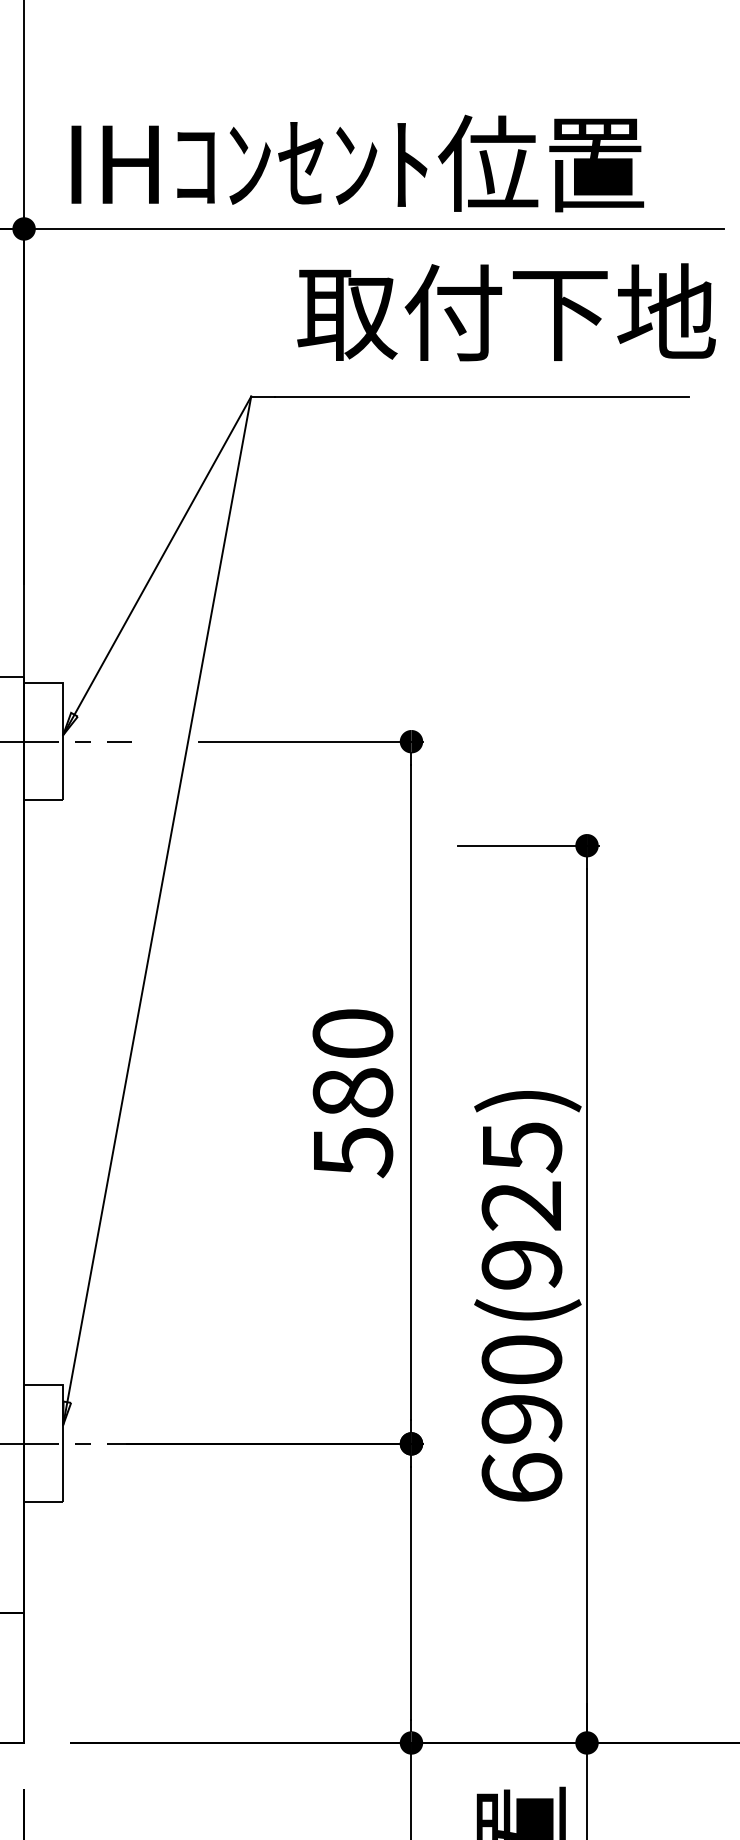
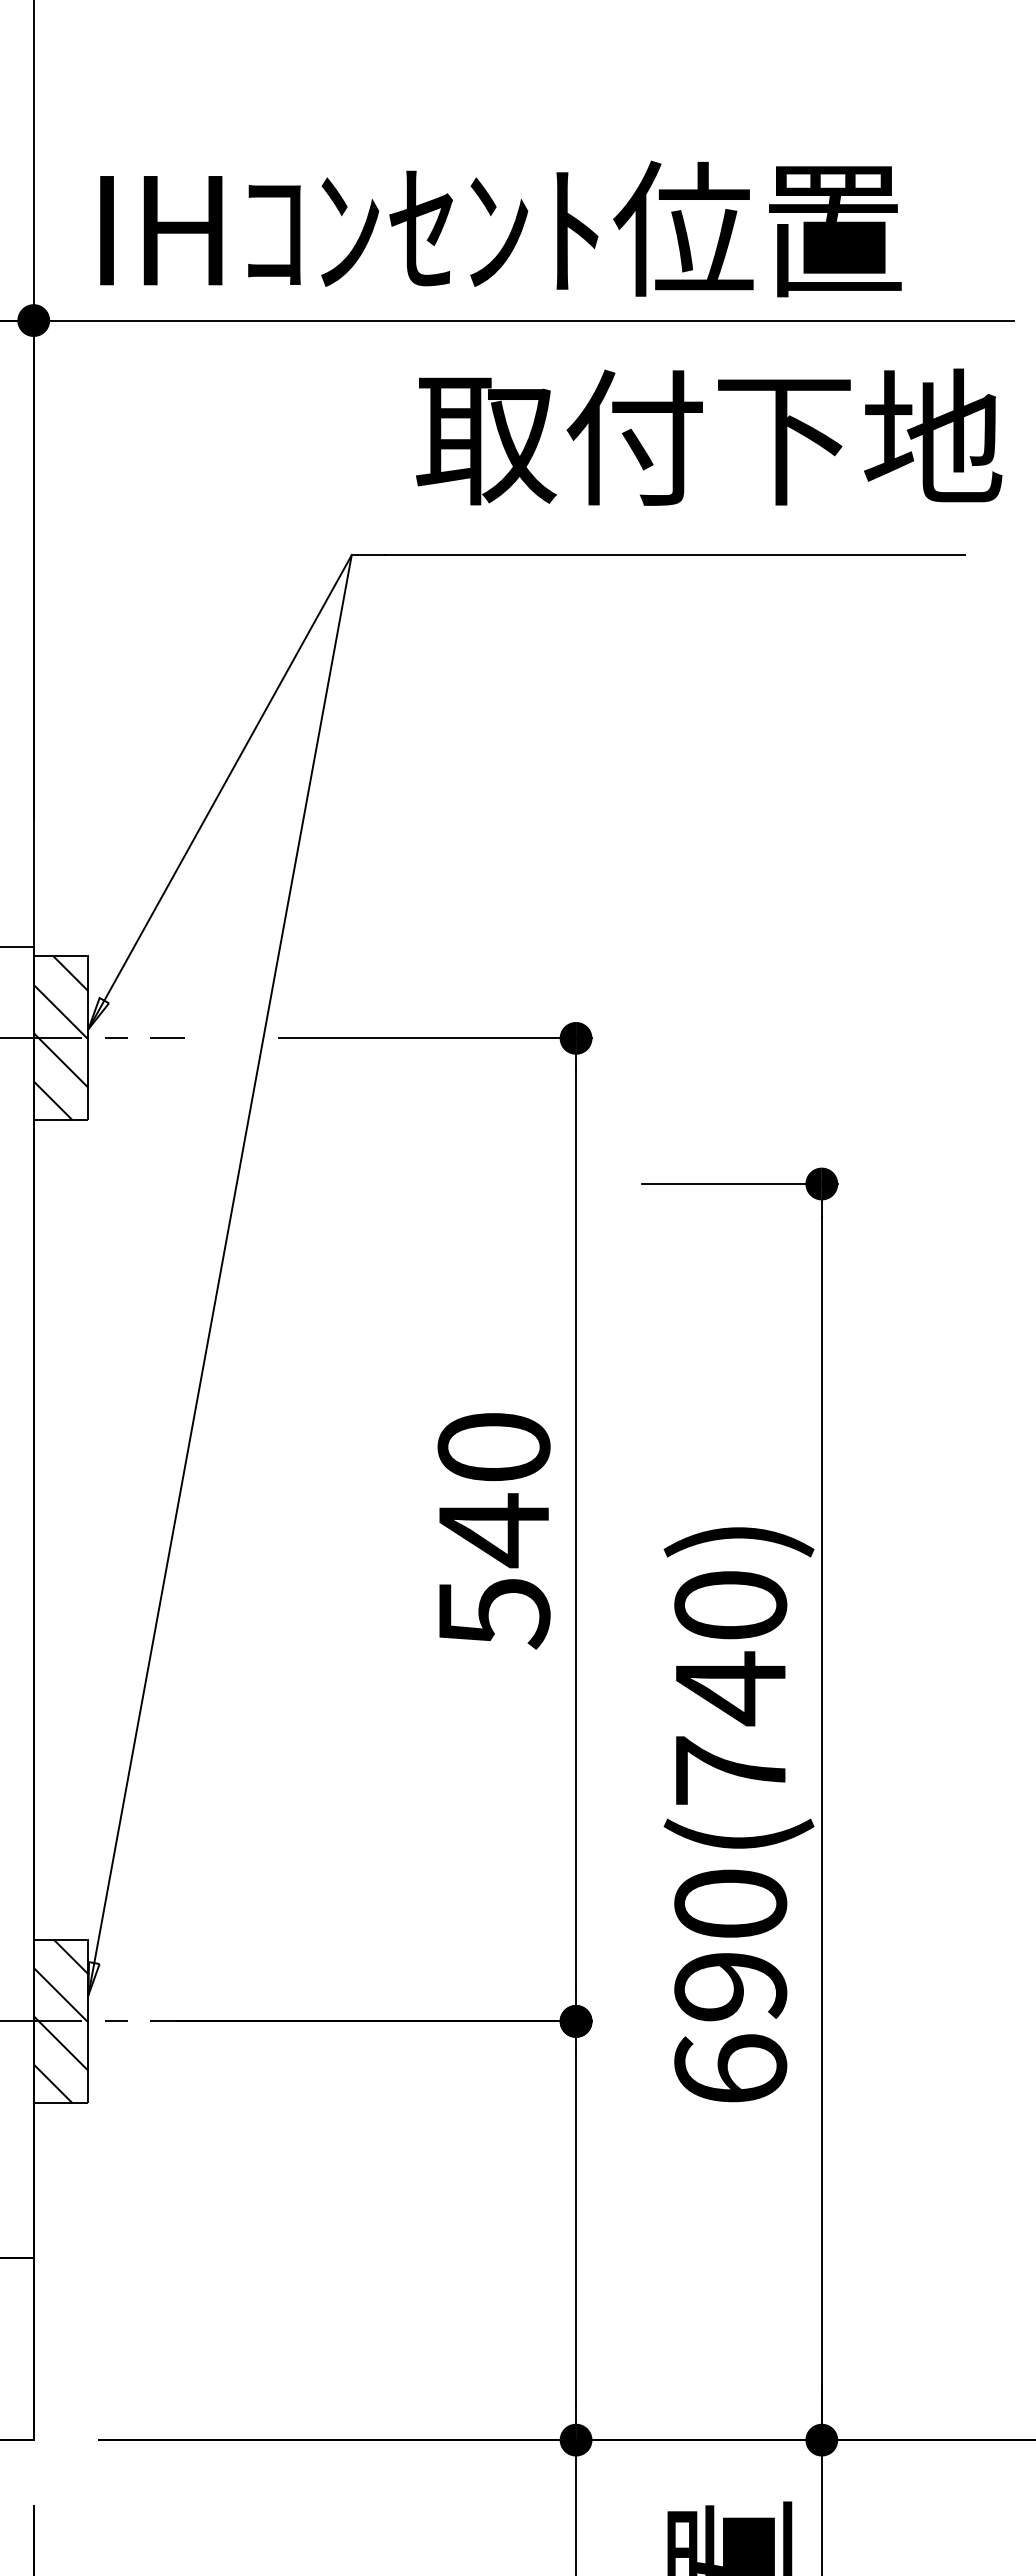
hatch: (43, 741) -> (60, 1038), added
text: (353, 1093) -> (494, 1530), 580 -> 540
text: (521, 1206) -> (730, 1688), 690(925) -> 690(740)
hatch: (43, 1443) -> (60, 2021), added

